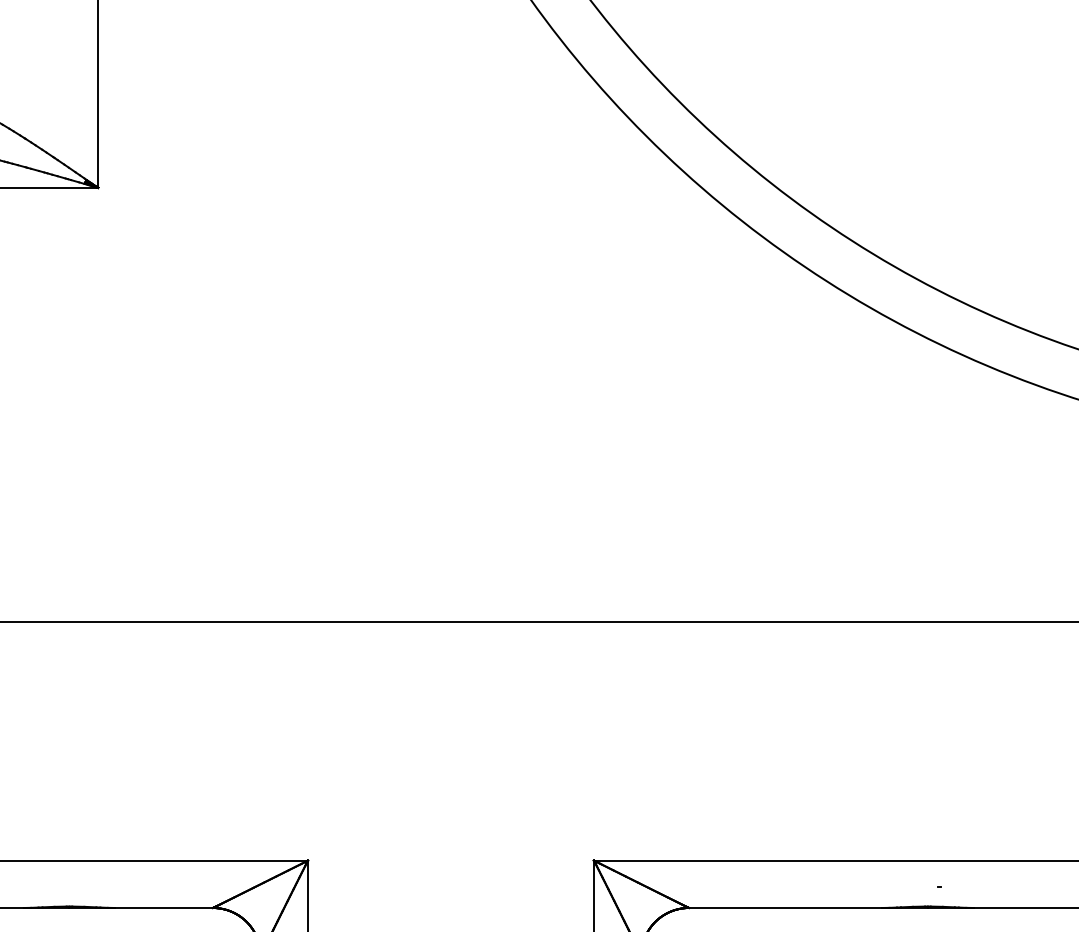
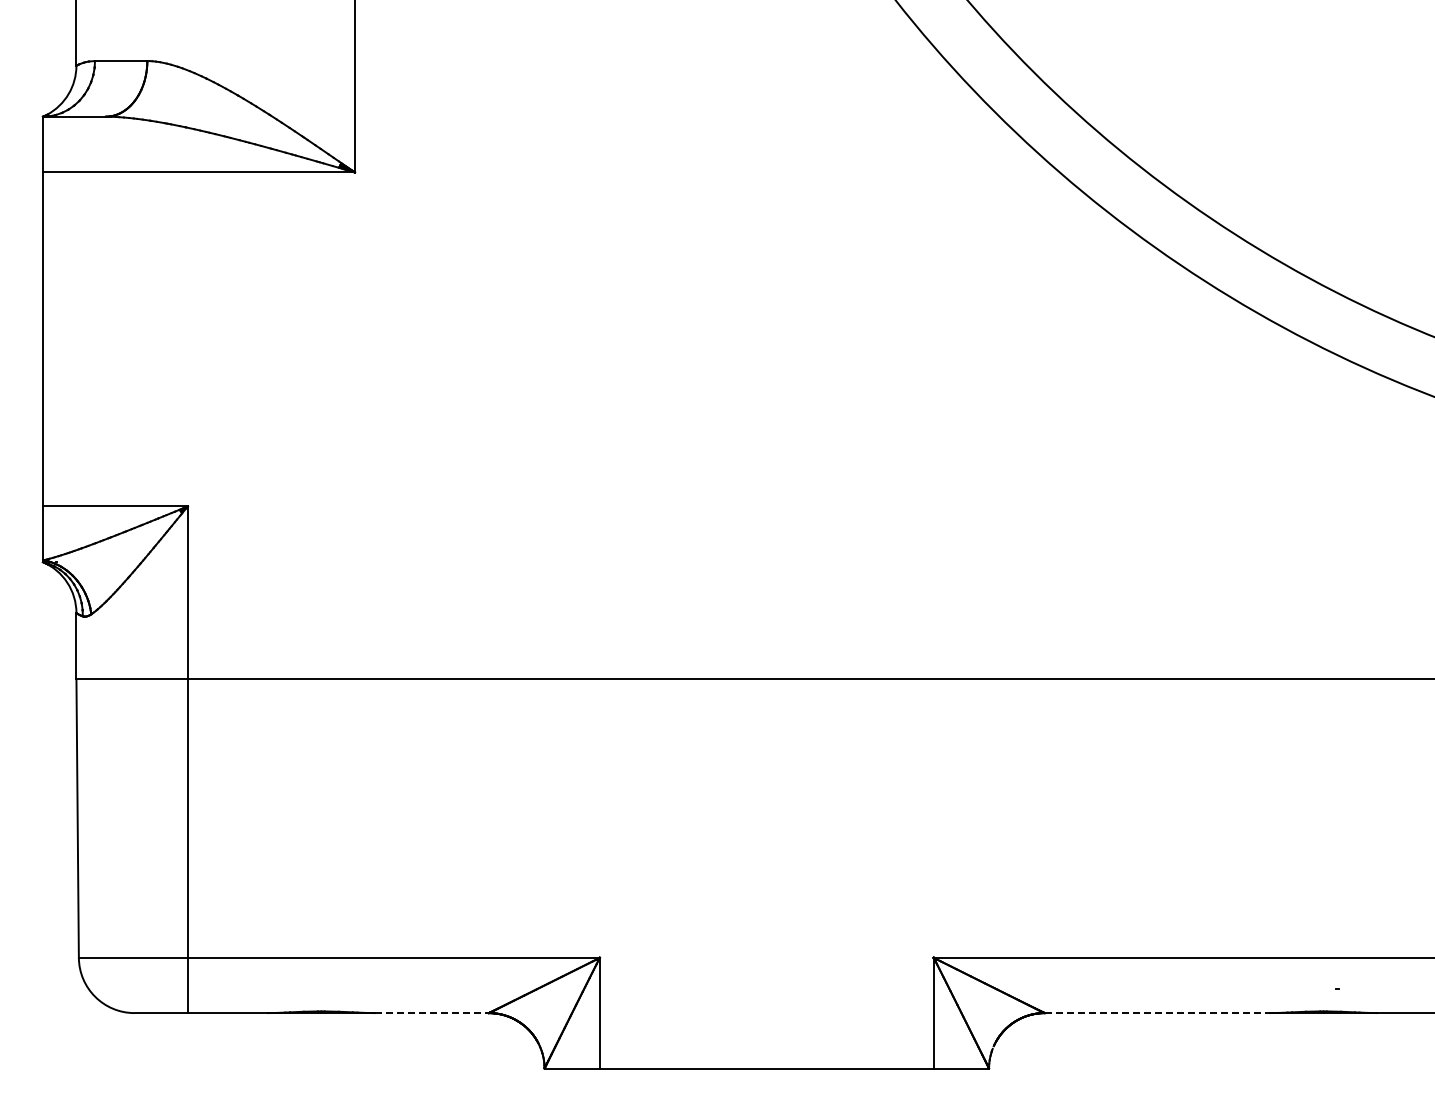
line: (164, 908) -> (432, 1013), solid -> dashed
line: (785, 908) -> (1157, 1013), solid -> dashed

